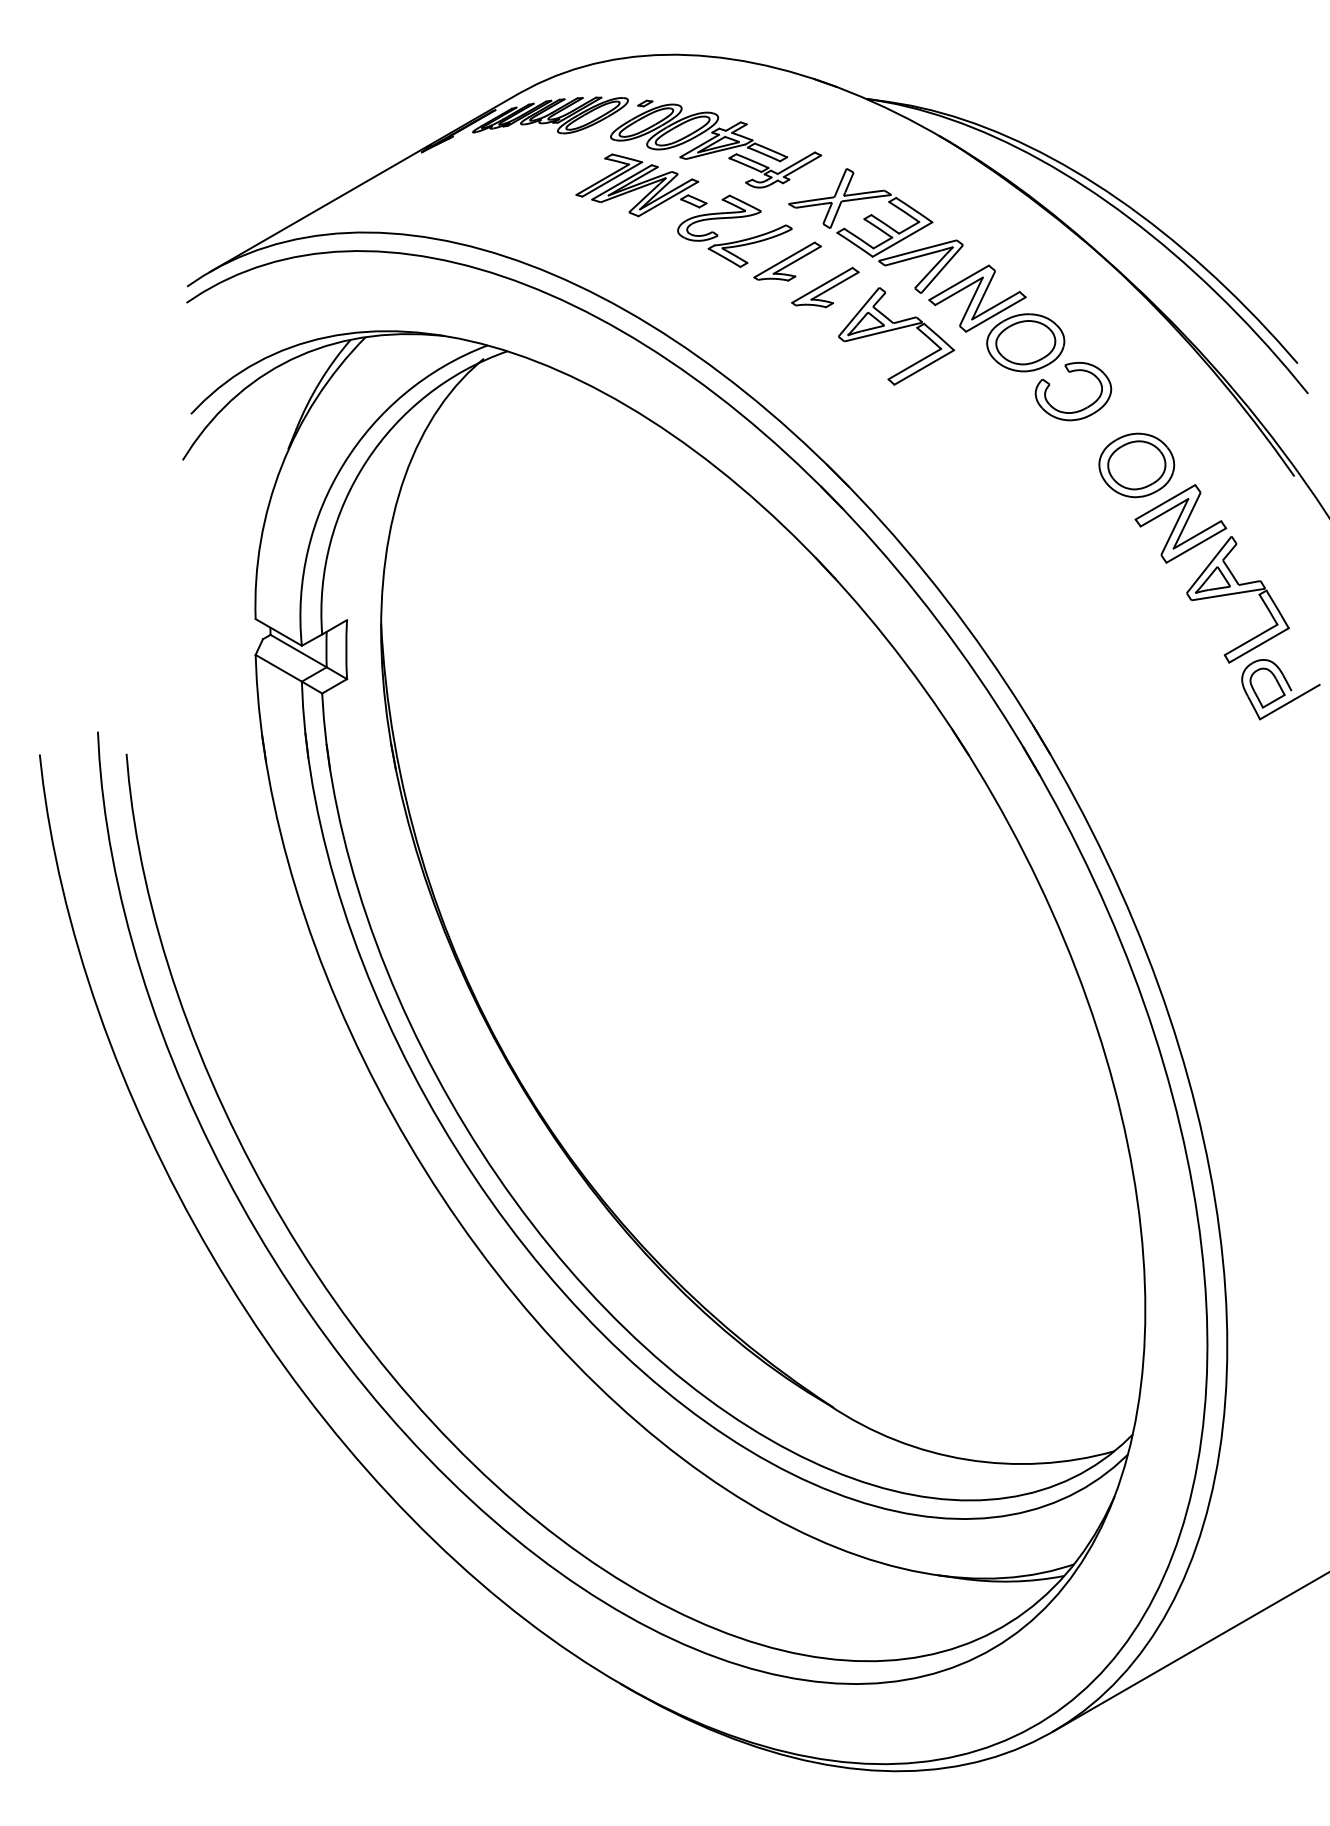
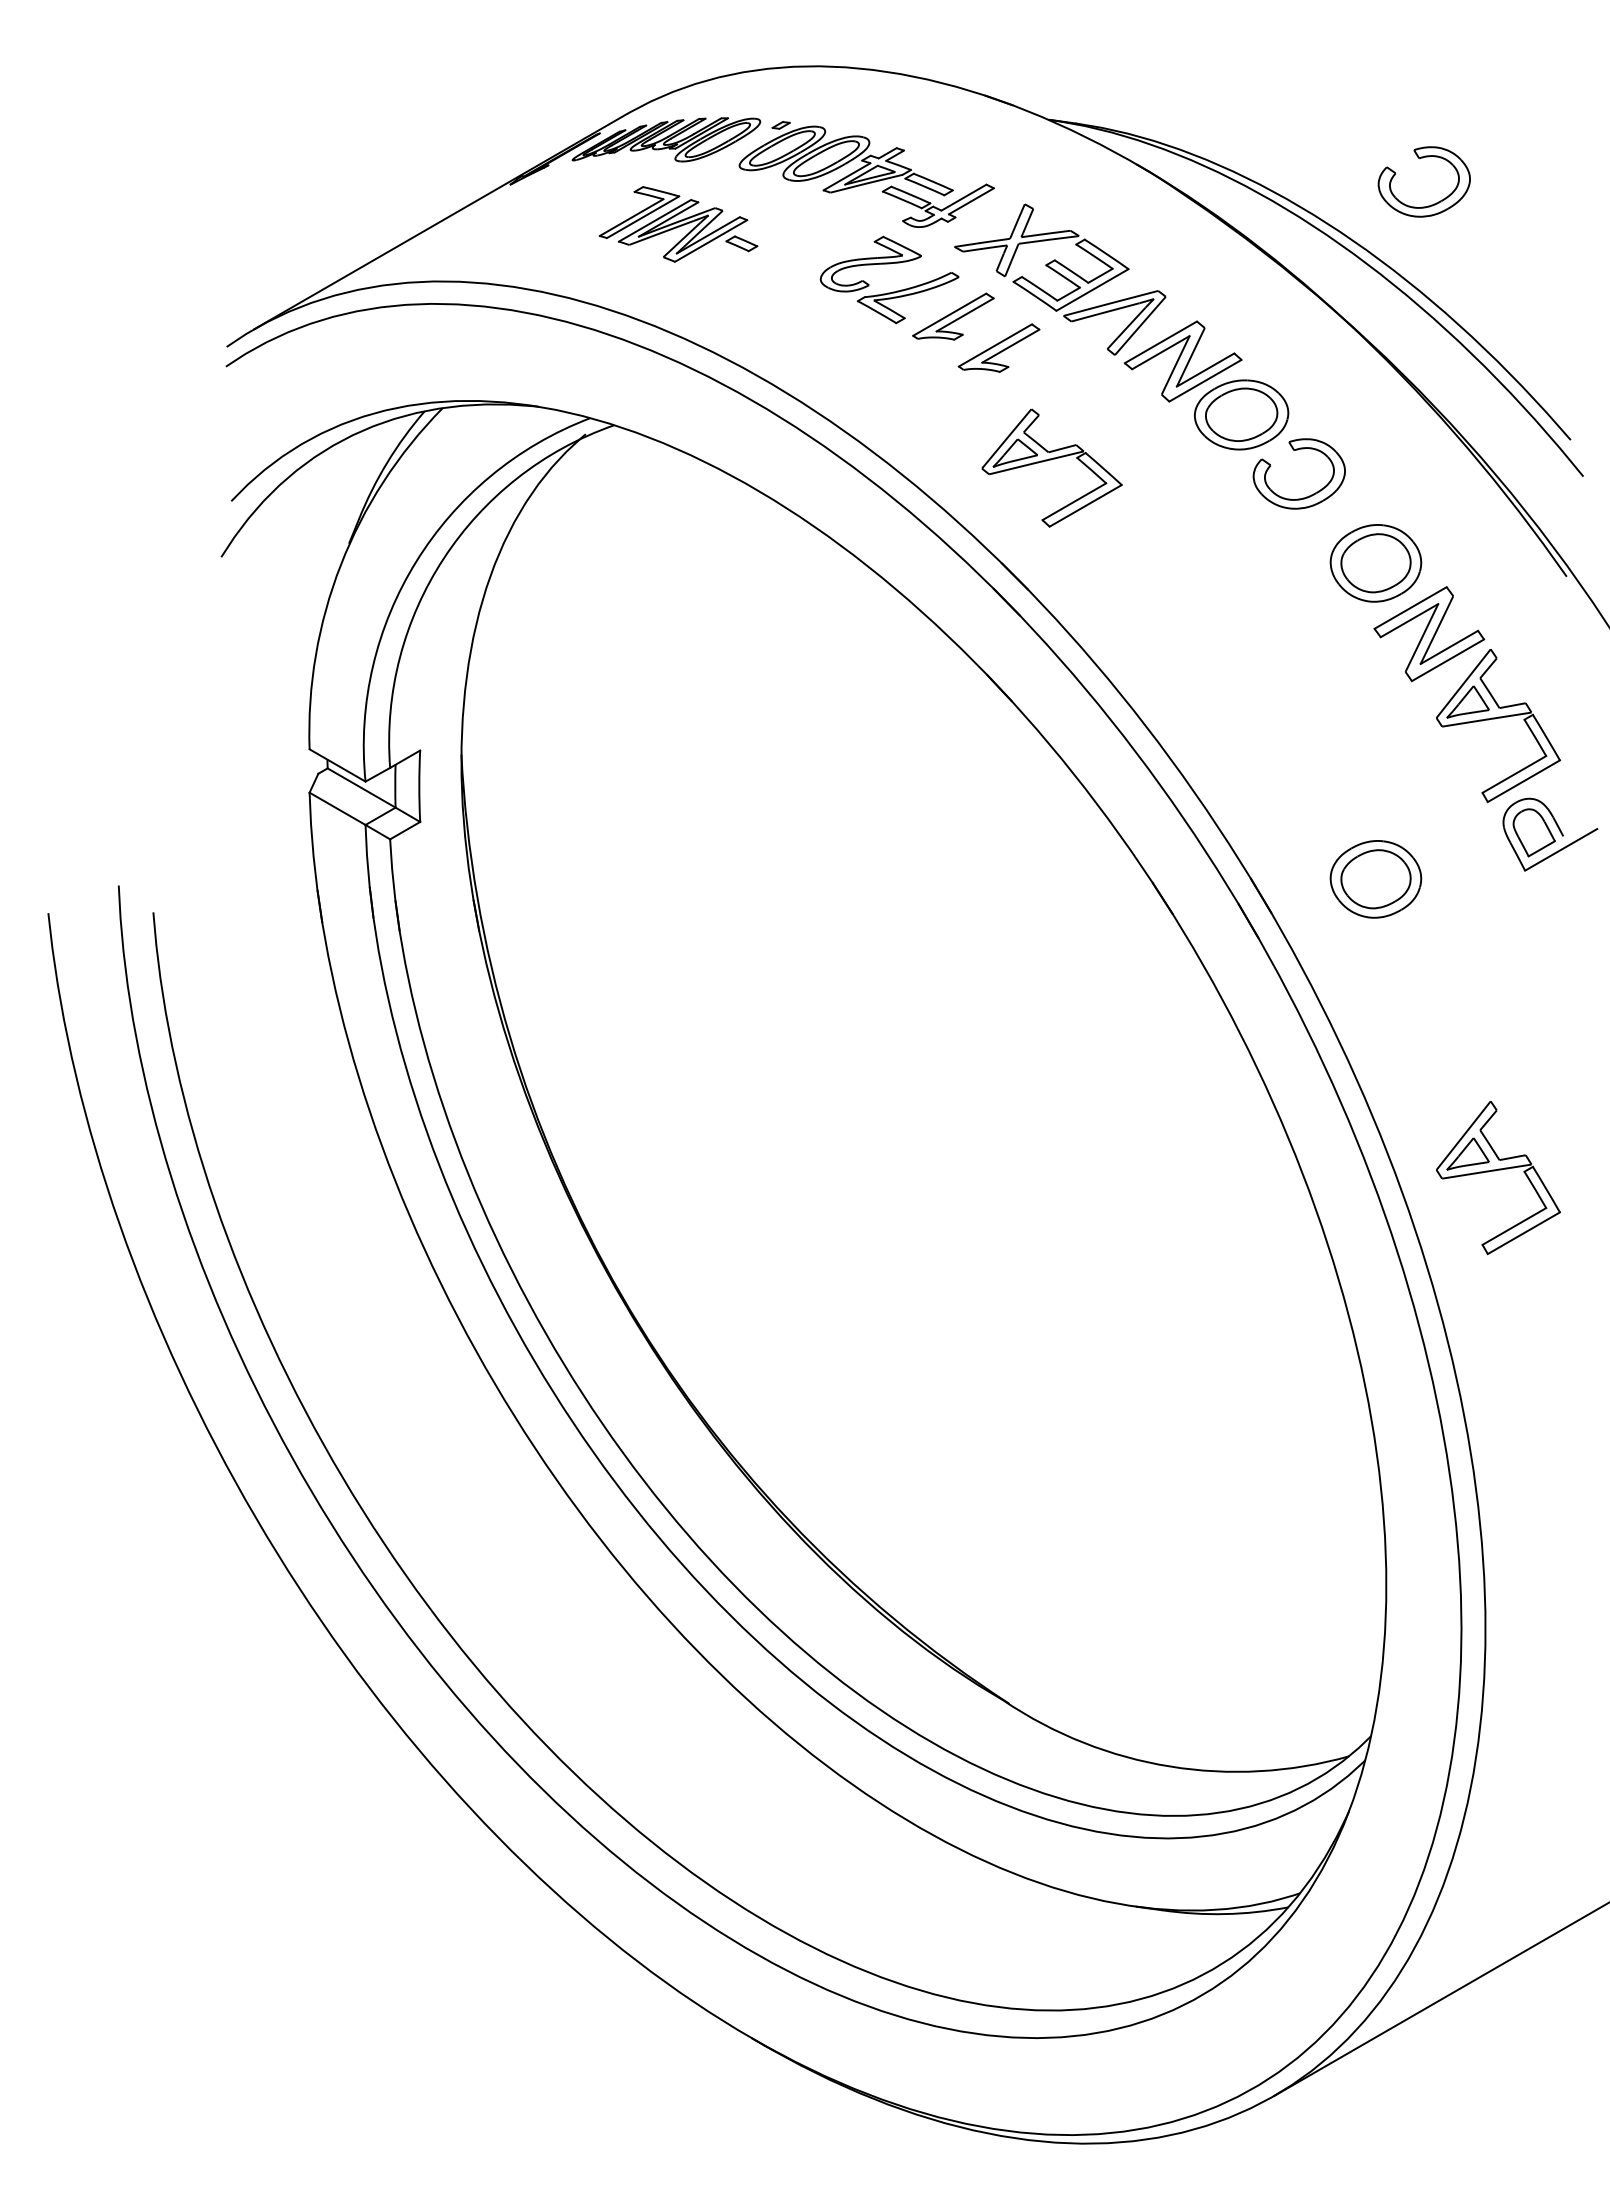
part: (1172, 131) -> (1419, 159), added
part: (641, 185) -> (678, 224), moved
part: (895, 330) -> (1051, 460), moved
part: (1136, 726) -> (1375, 879), added
part: (1235, 967) -> (1495, 1171), added

